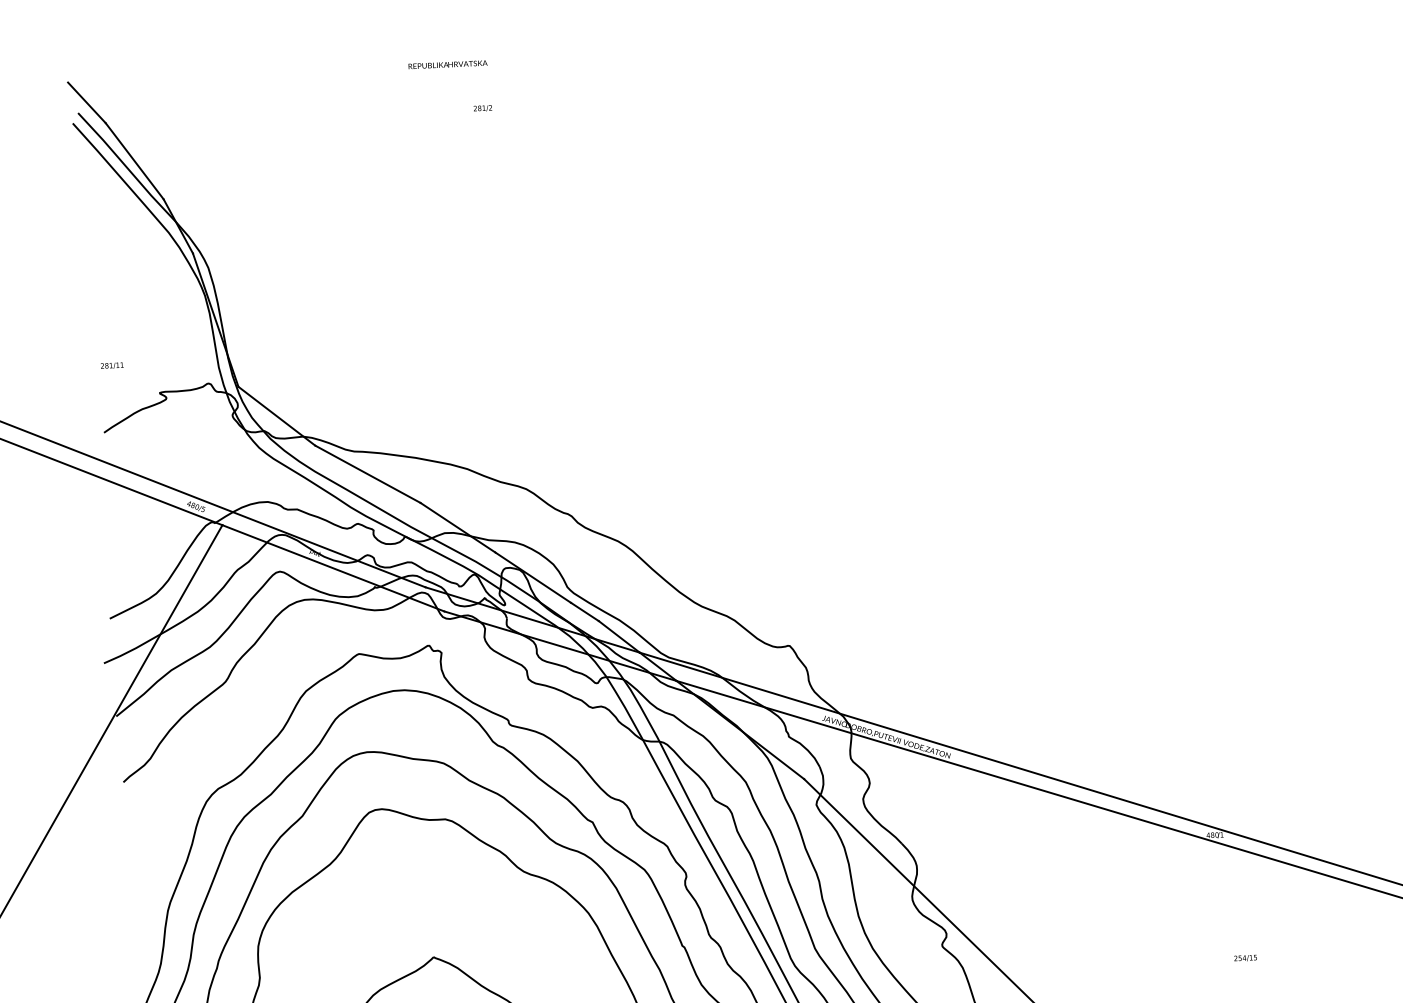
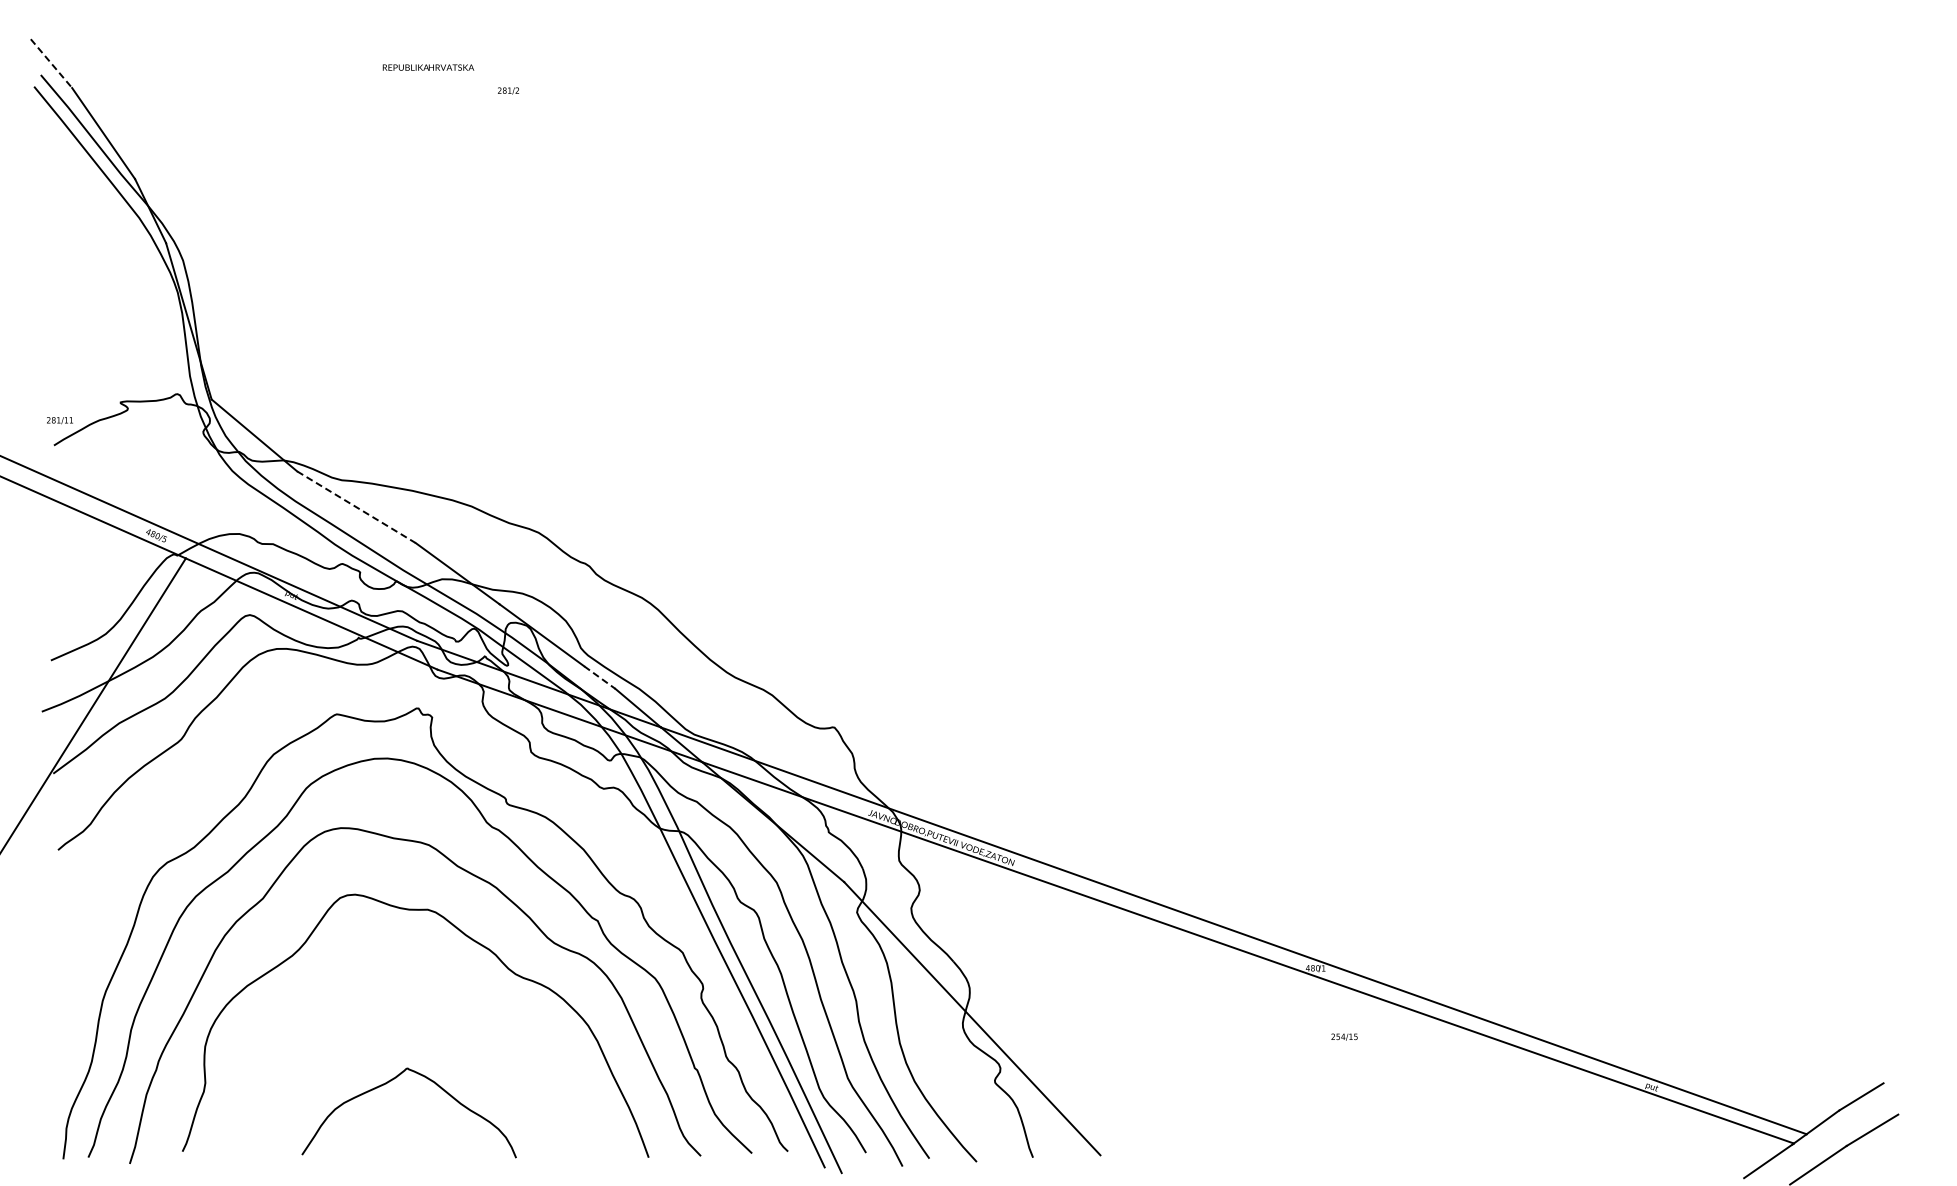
text: (448, 64) -> (428, 67), moved
line: (86, 102) -> (51, 63), solid -> dashed
text: (111, 365) -> (59, 420), moved
line: (367, 474) -> (356, 507), solid -> dashed
line: (585, 611) -> (600, 677), solid -> dashed
text: (1245, 957) -> (1344, 1036), moved

